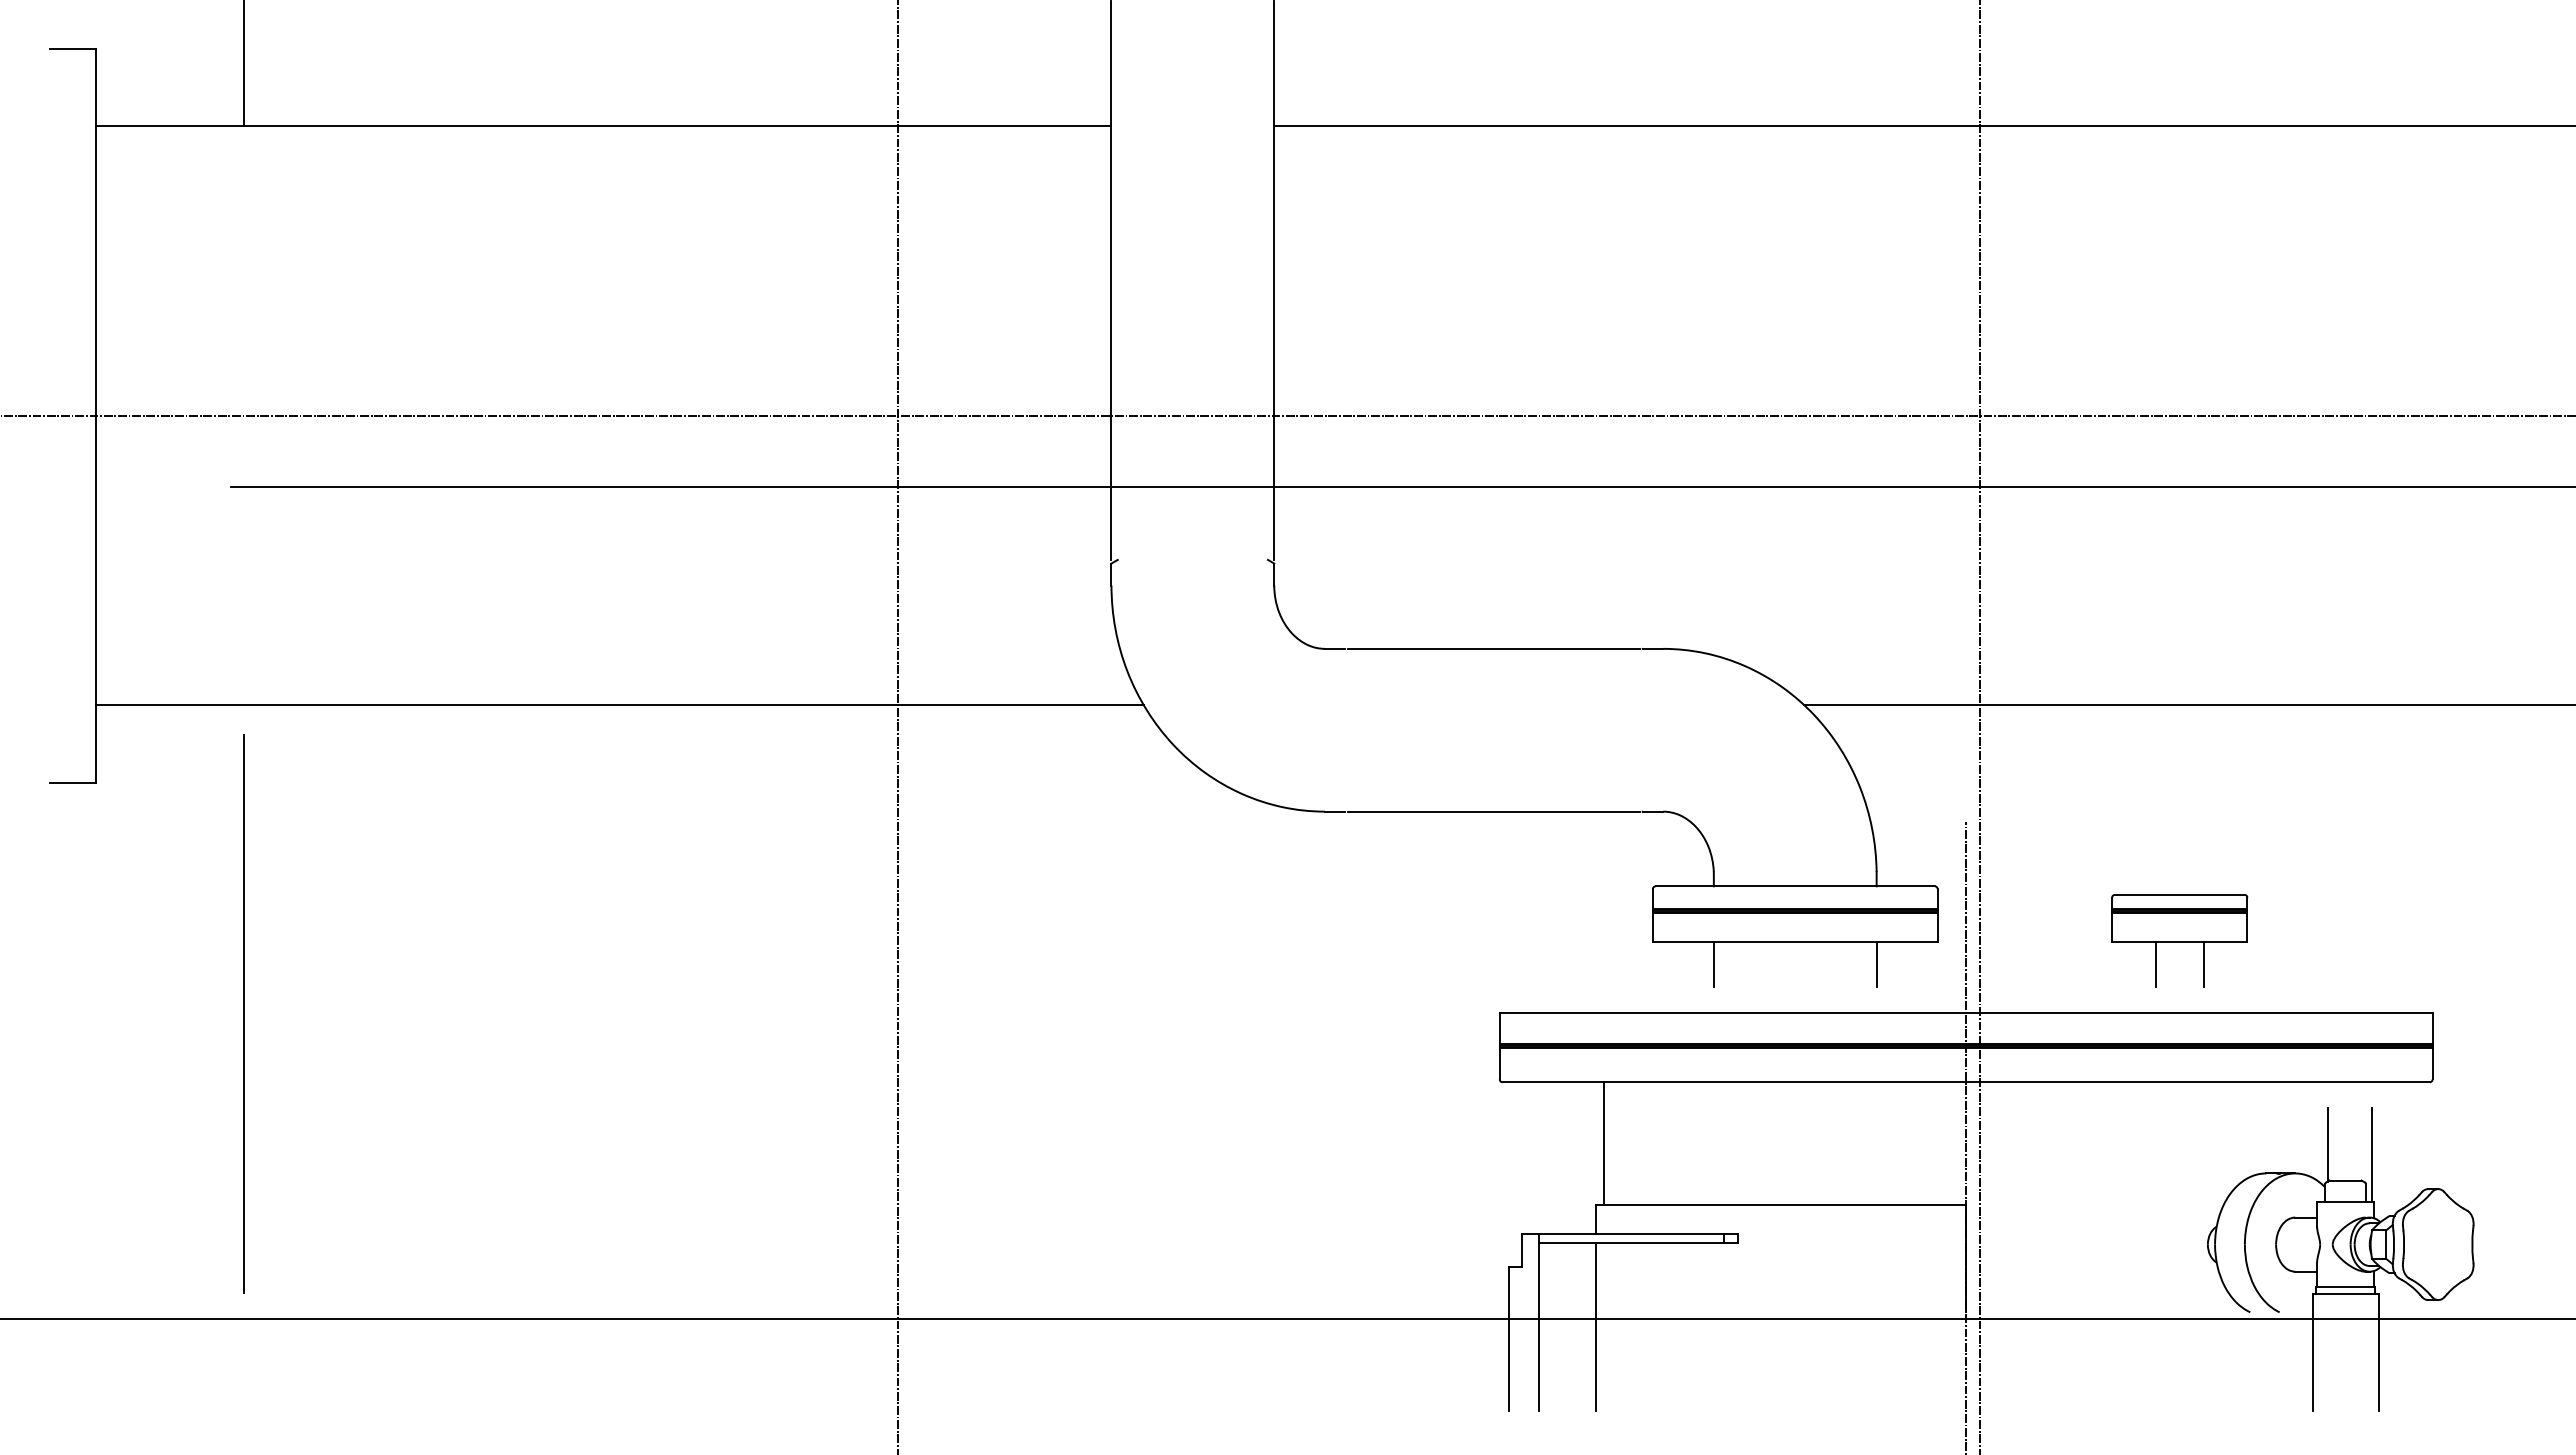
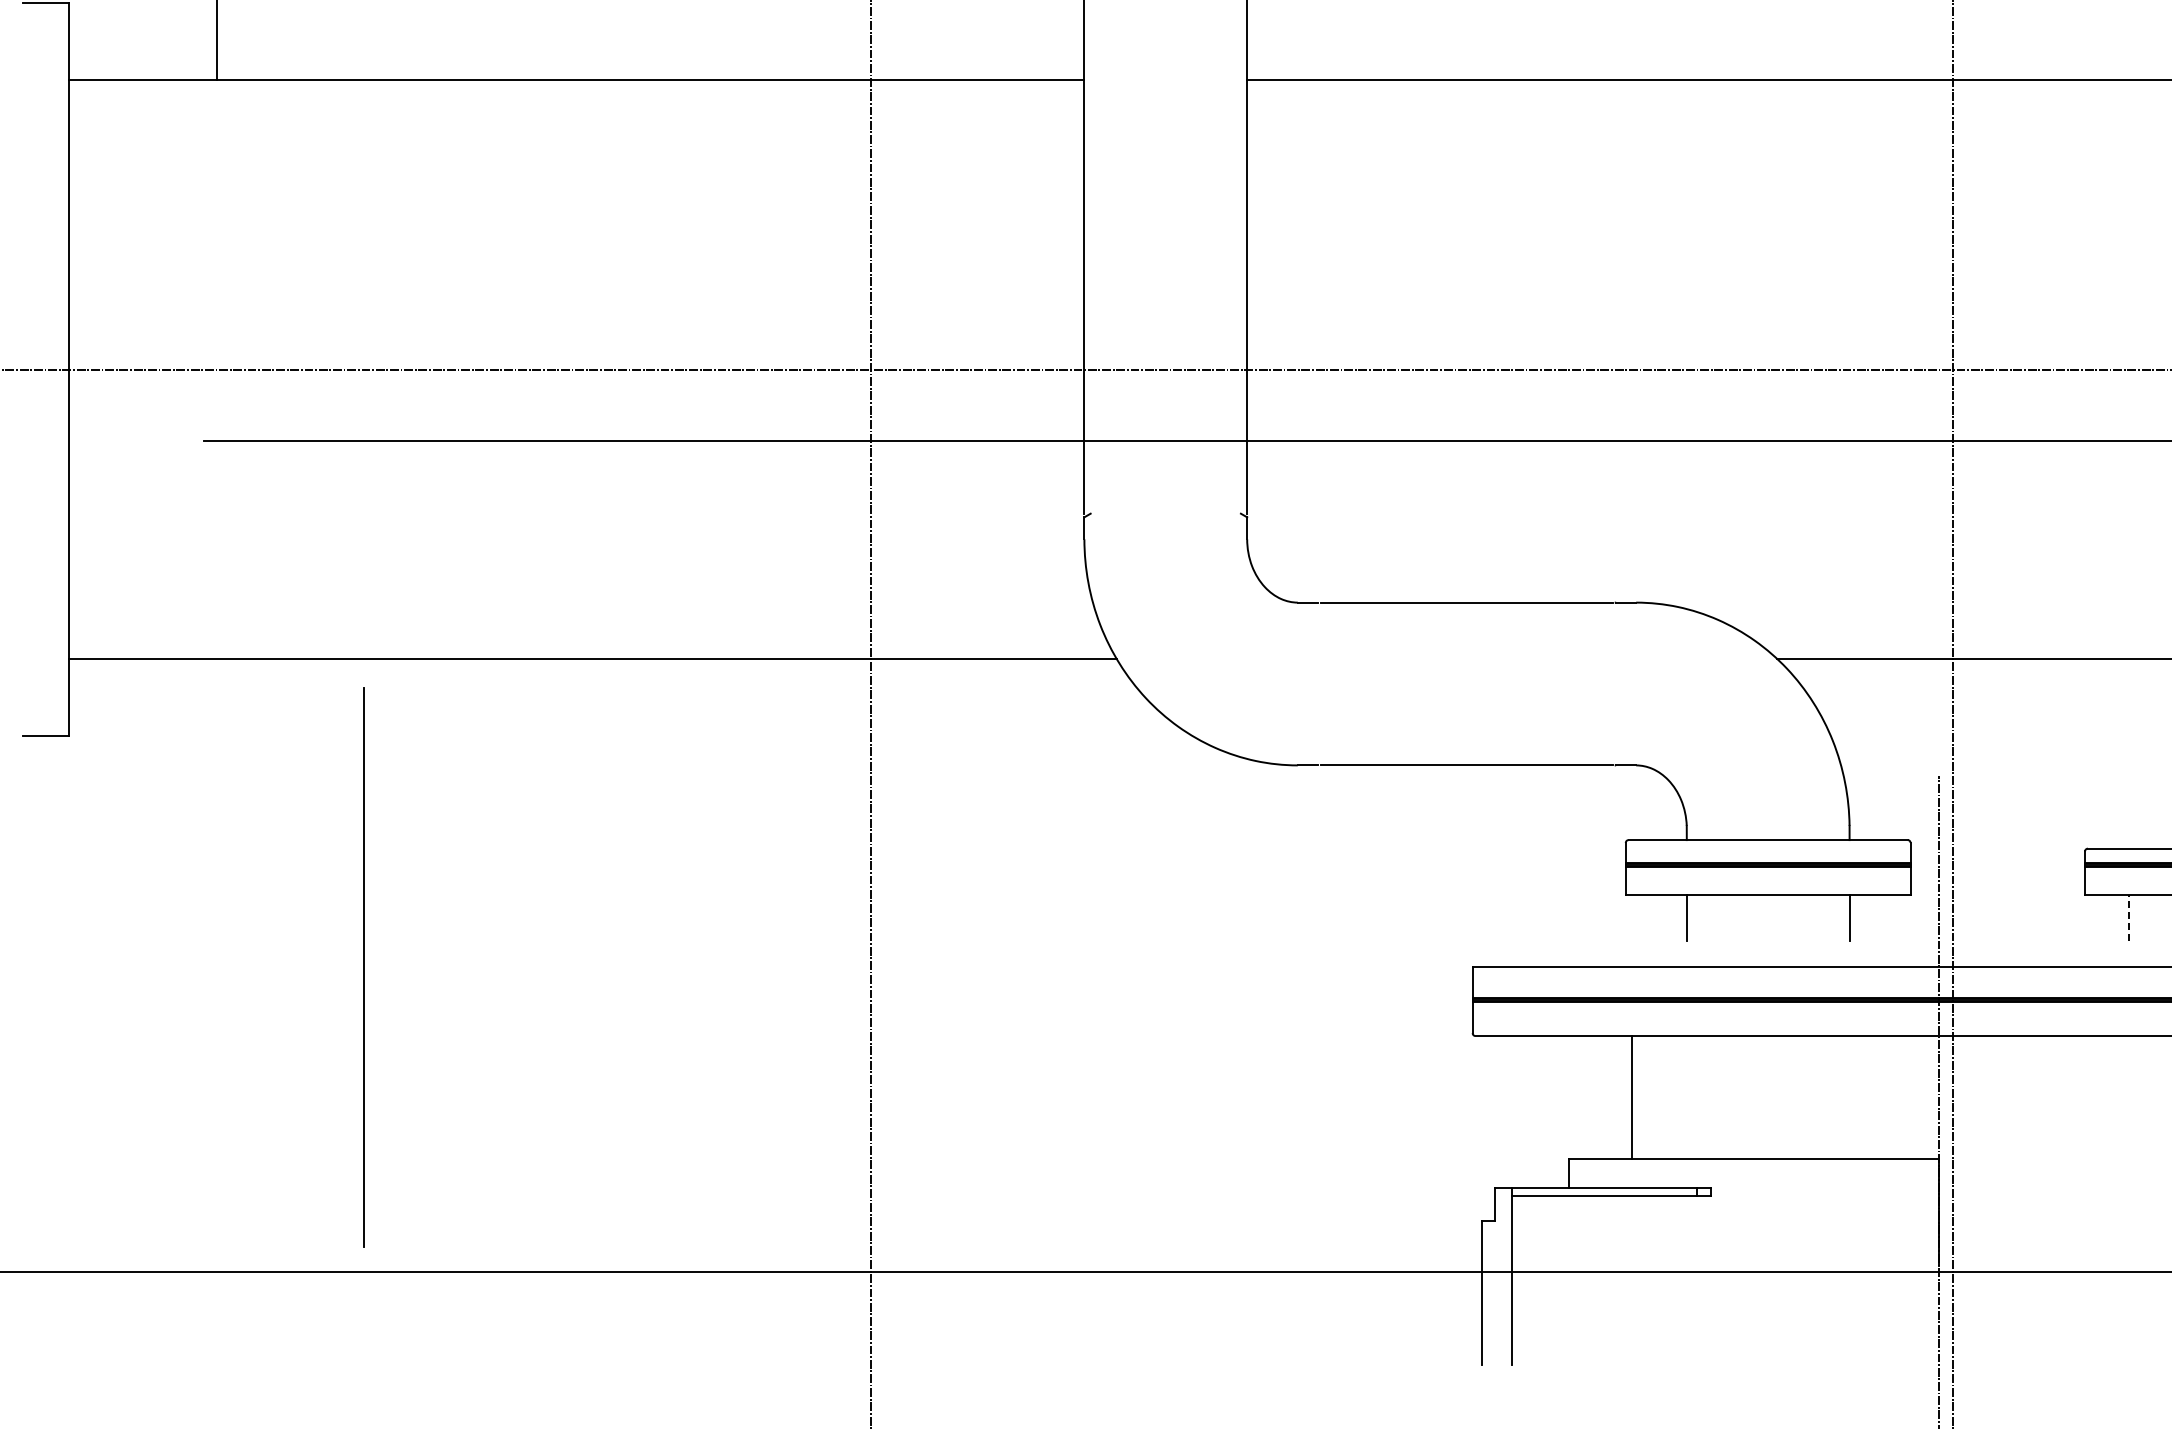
line: (2155, 964) -> (2128, 918), solid -> dashed
line: (243, 1013) -> (363, 967), moved
line: (1604, 1143) -> (1632, 1097), moved
line: (1595, 1326) -> (1568, 1280), removed

